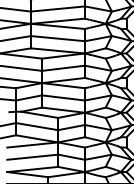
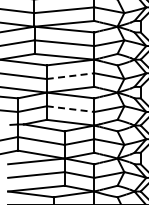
line: (64, 68) -> (71, 76), solid -> dashed
line: (64, 98) -> (71, 109), solid -> dashed

